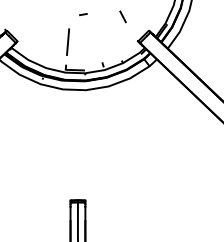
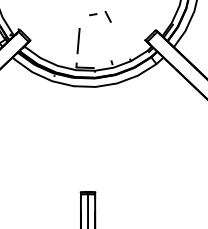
line: (122, 16) -> (107, 16), moved

